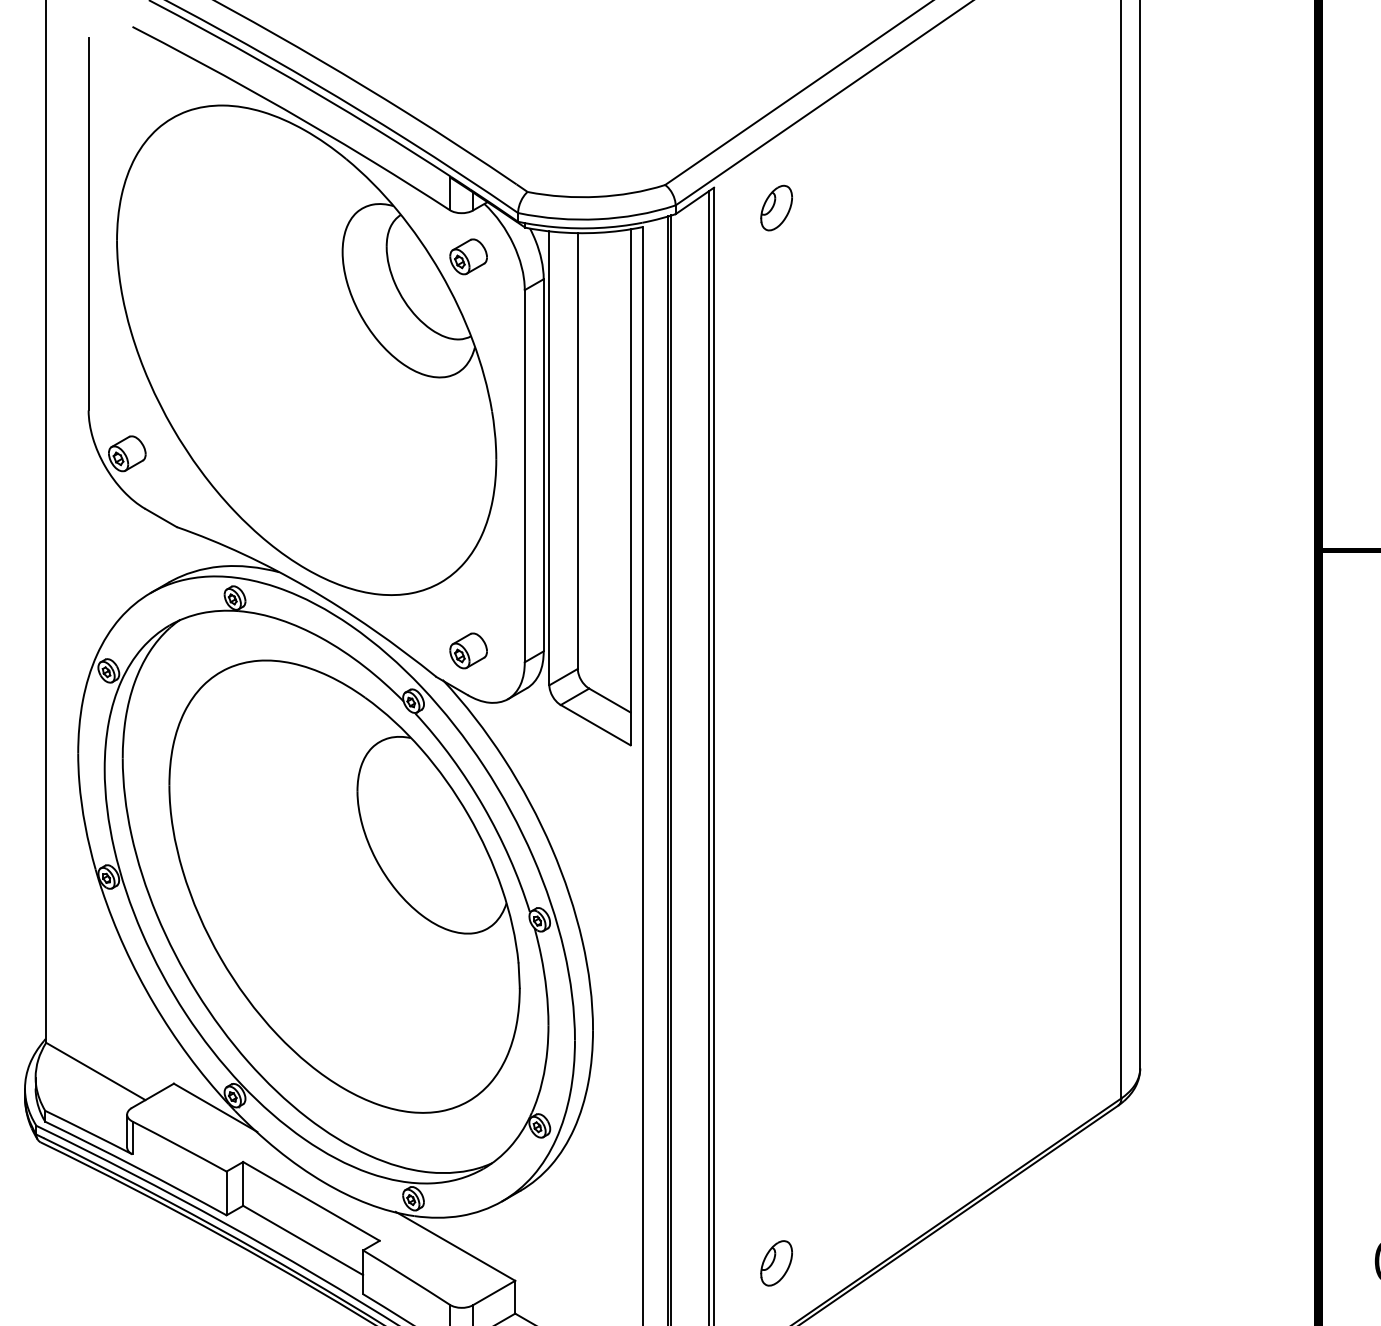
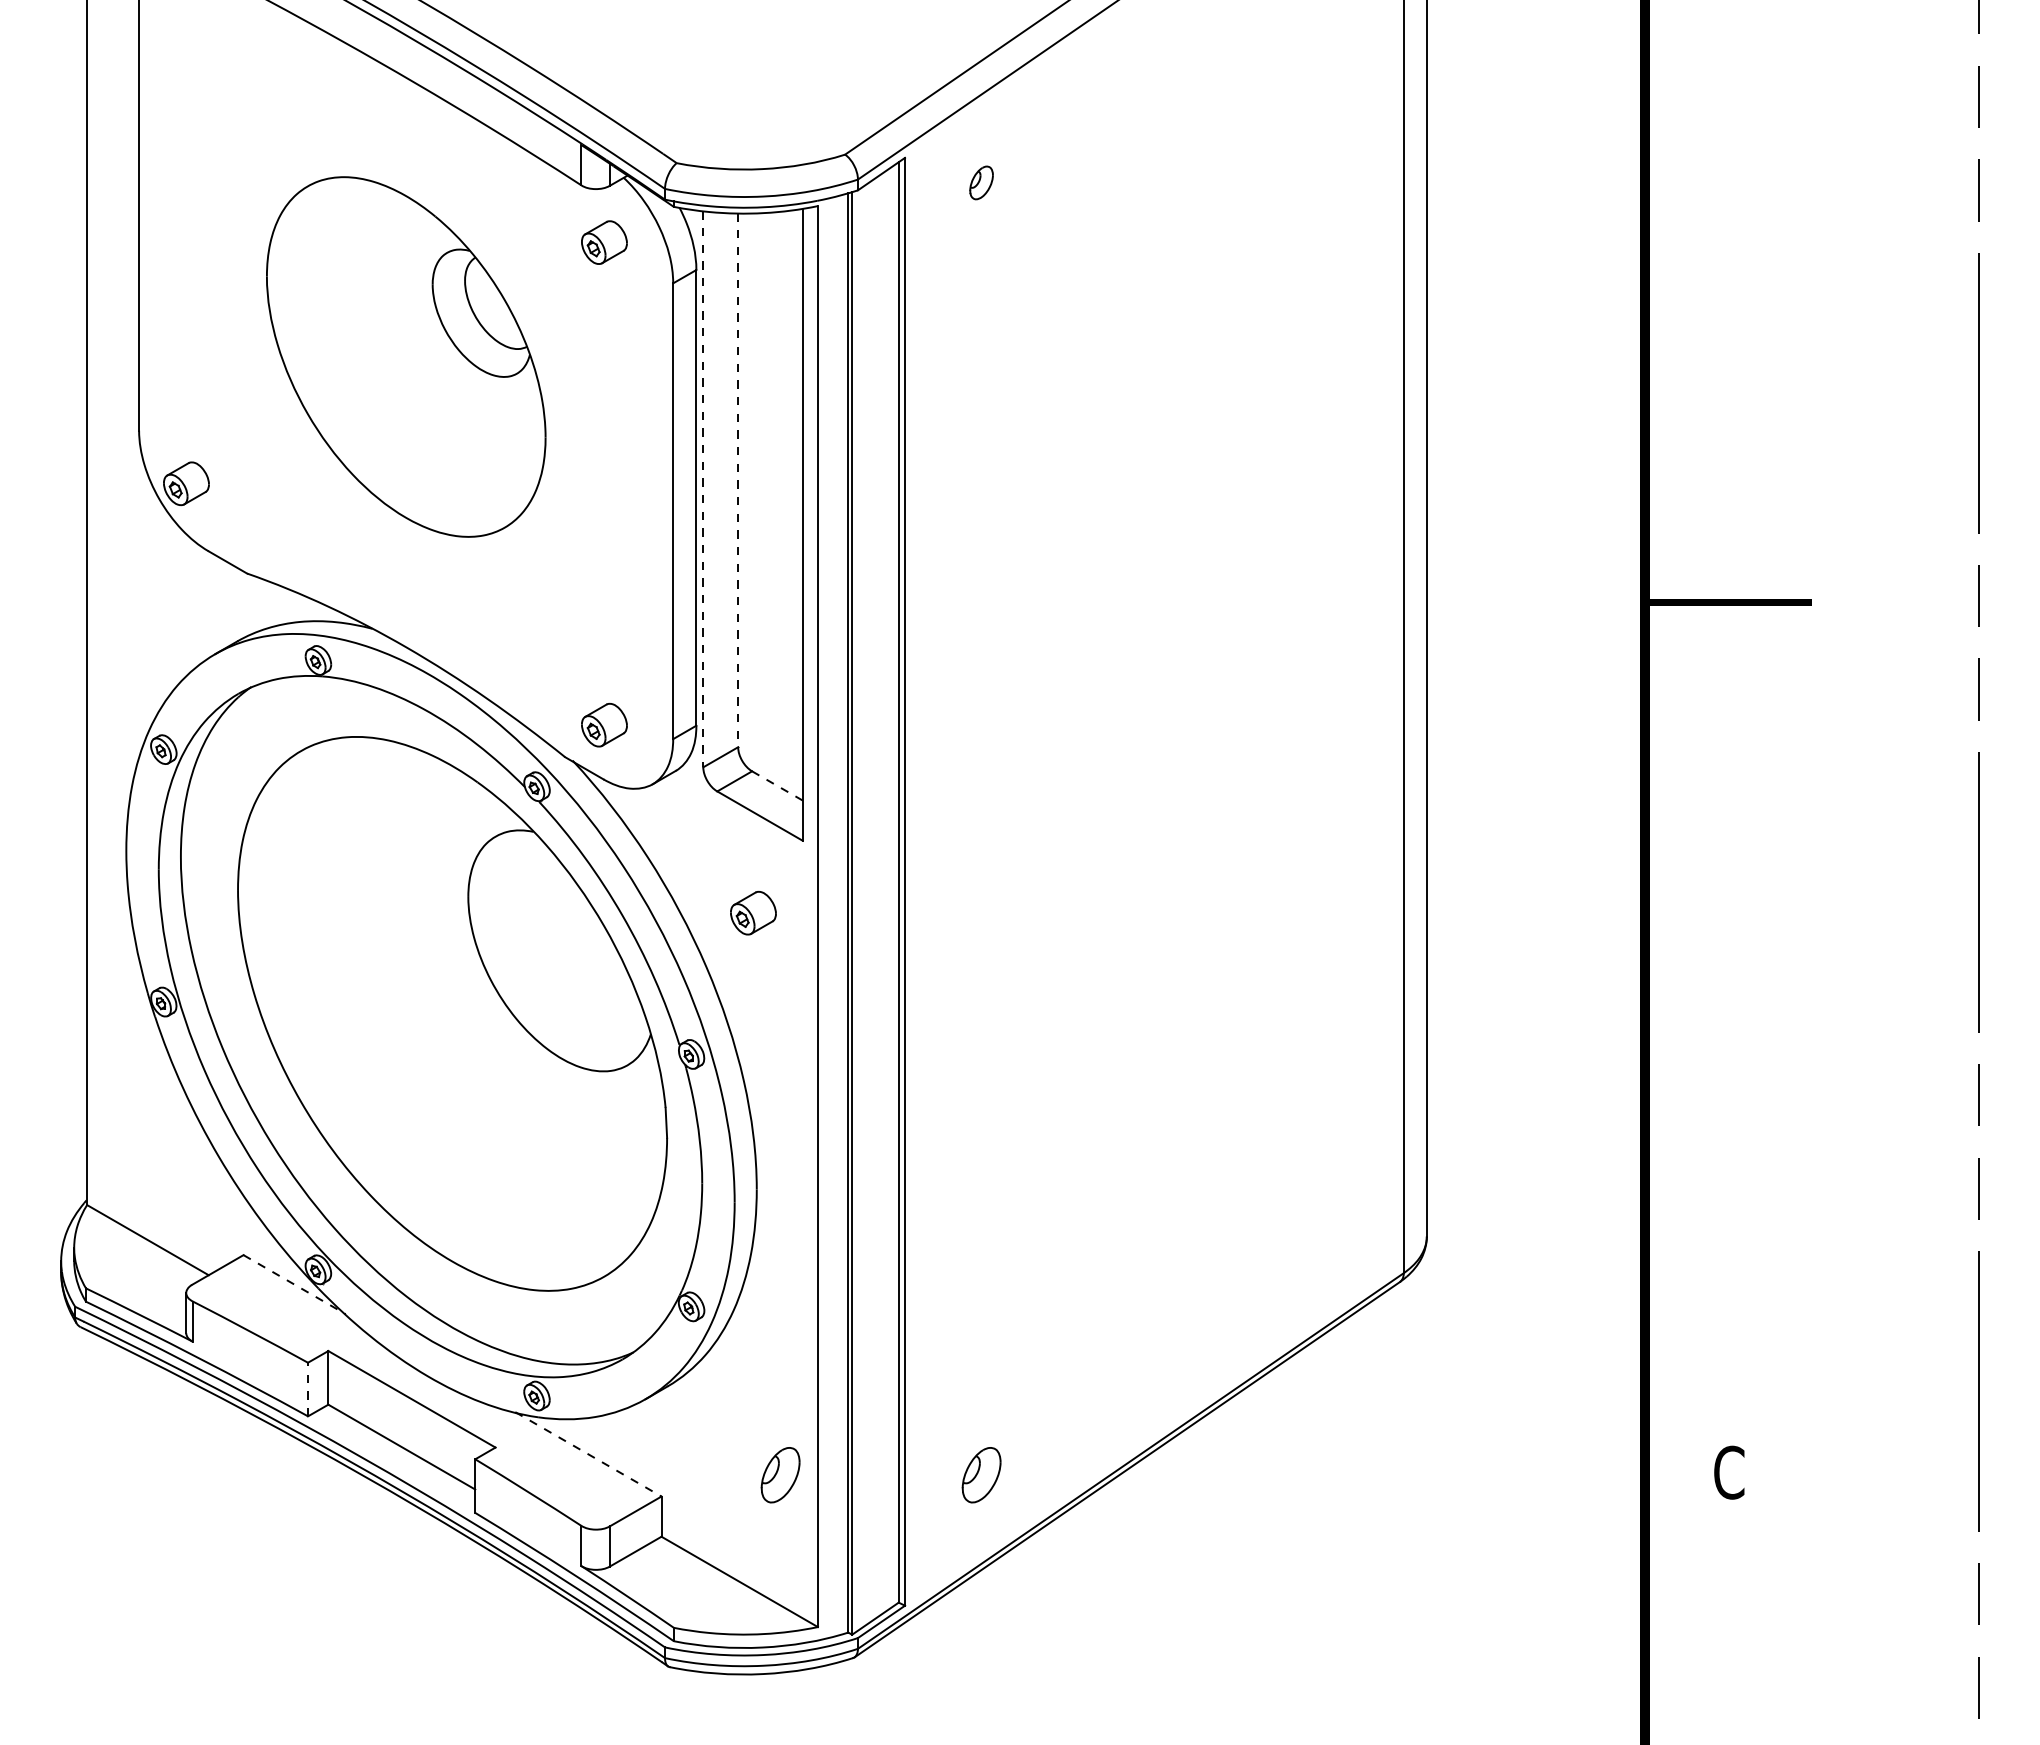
part: (776, 207) -> (981, 182), size x0.6
part: (306, 349) -> (406, 356), size x0.6
line: (578, 451) -> (738, 480), solid -> dashed
line: (549, 458) -> (703, 489), solid -> dashed
line: (609, 701) -> (777, 786), solid -> dashed
part: (590, 803) -> (753, 912), added
line: (216, 1107) -> (295, 1284), solid -> dashed
line: (226, 1193) -> (308, 1389), solid -> dashed
line: (455, 1246) -> (588, 1454), solid -> dashed
part: (612, 1263) -> (780, 1475), added

